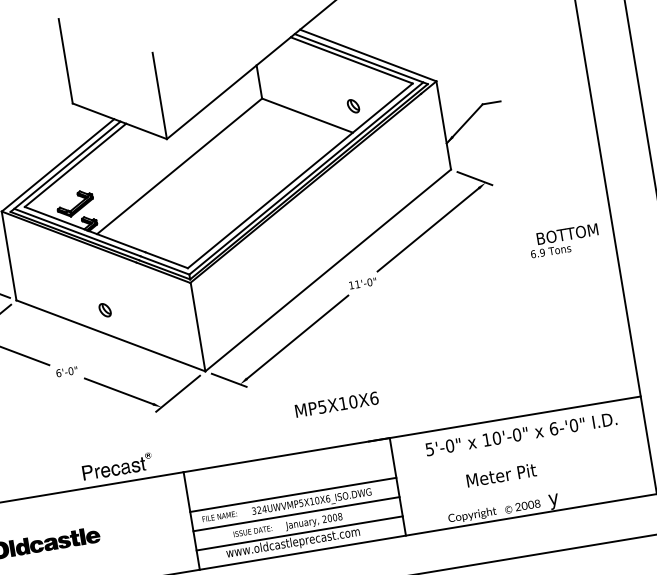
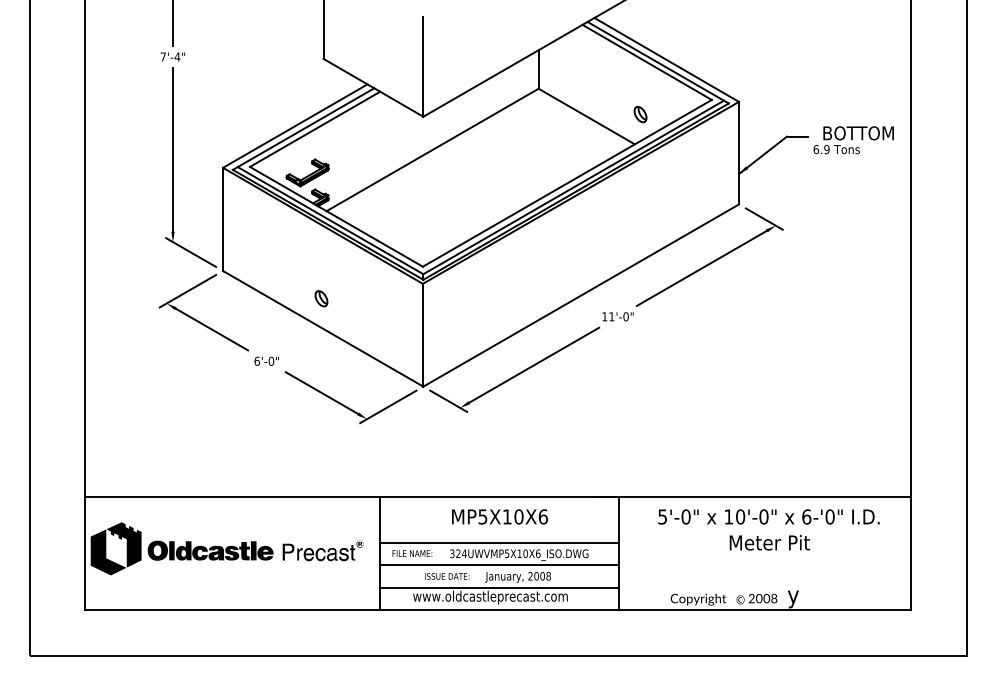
text: (564, 241) -> (853, 140), moved
text: (336, 404) -> (499, 516), moved
part: (116, 466) -> (322, 550), moved
text: (501, 475) -> (769, 542), moved

